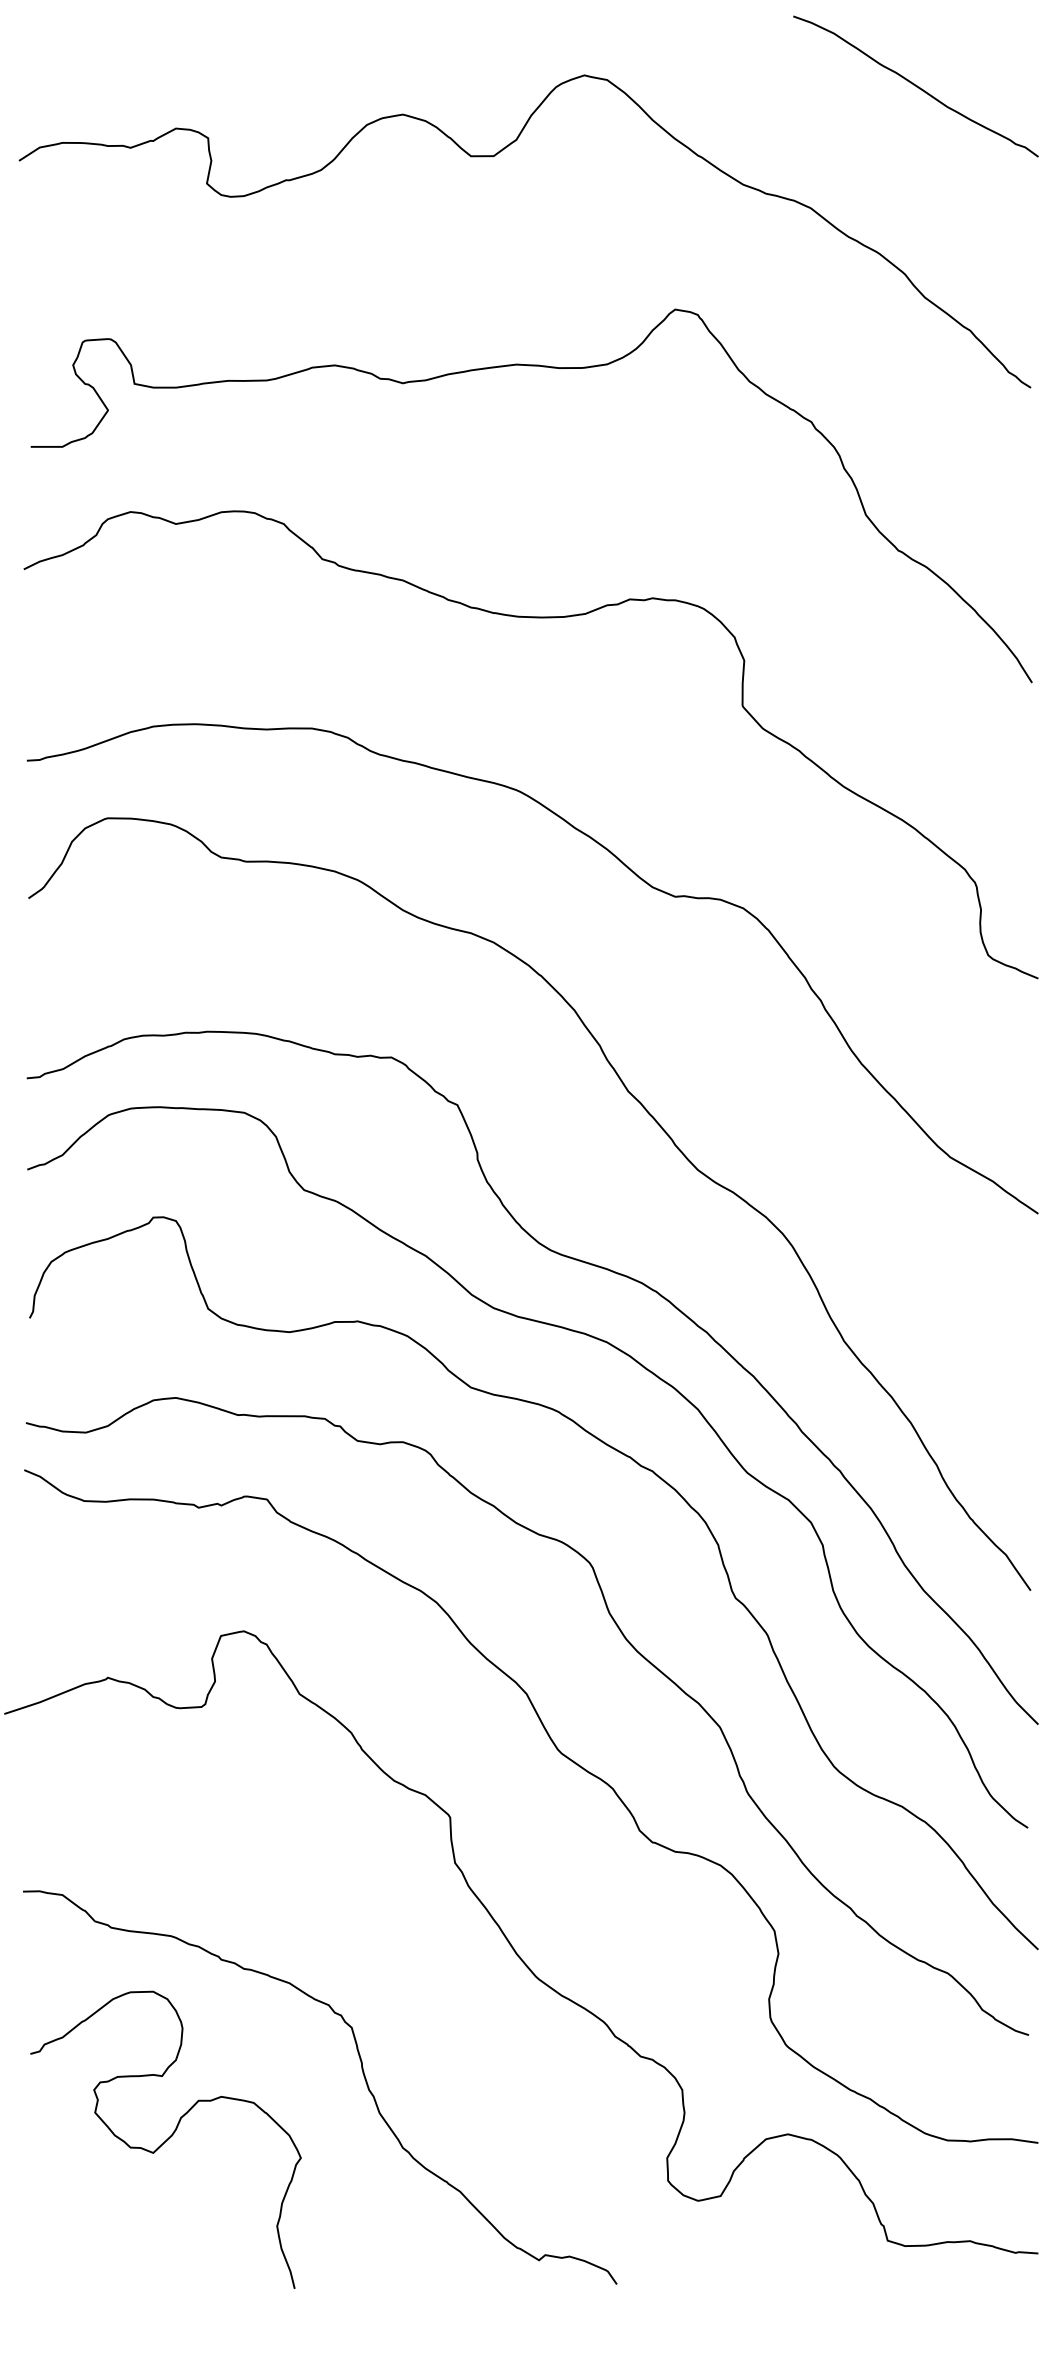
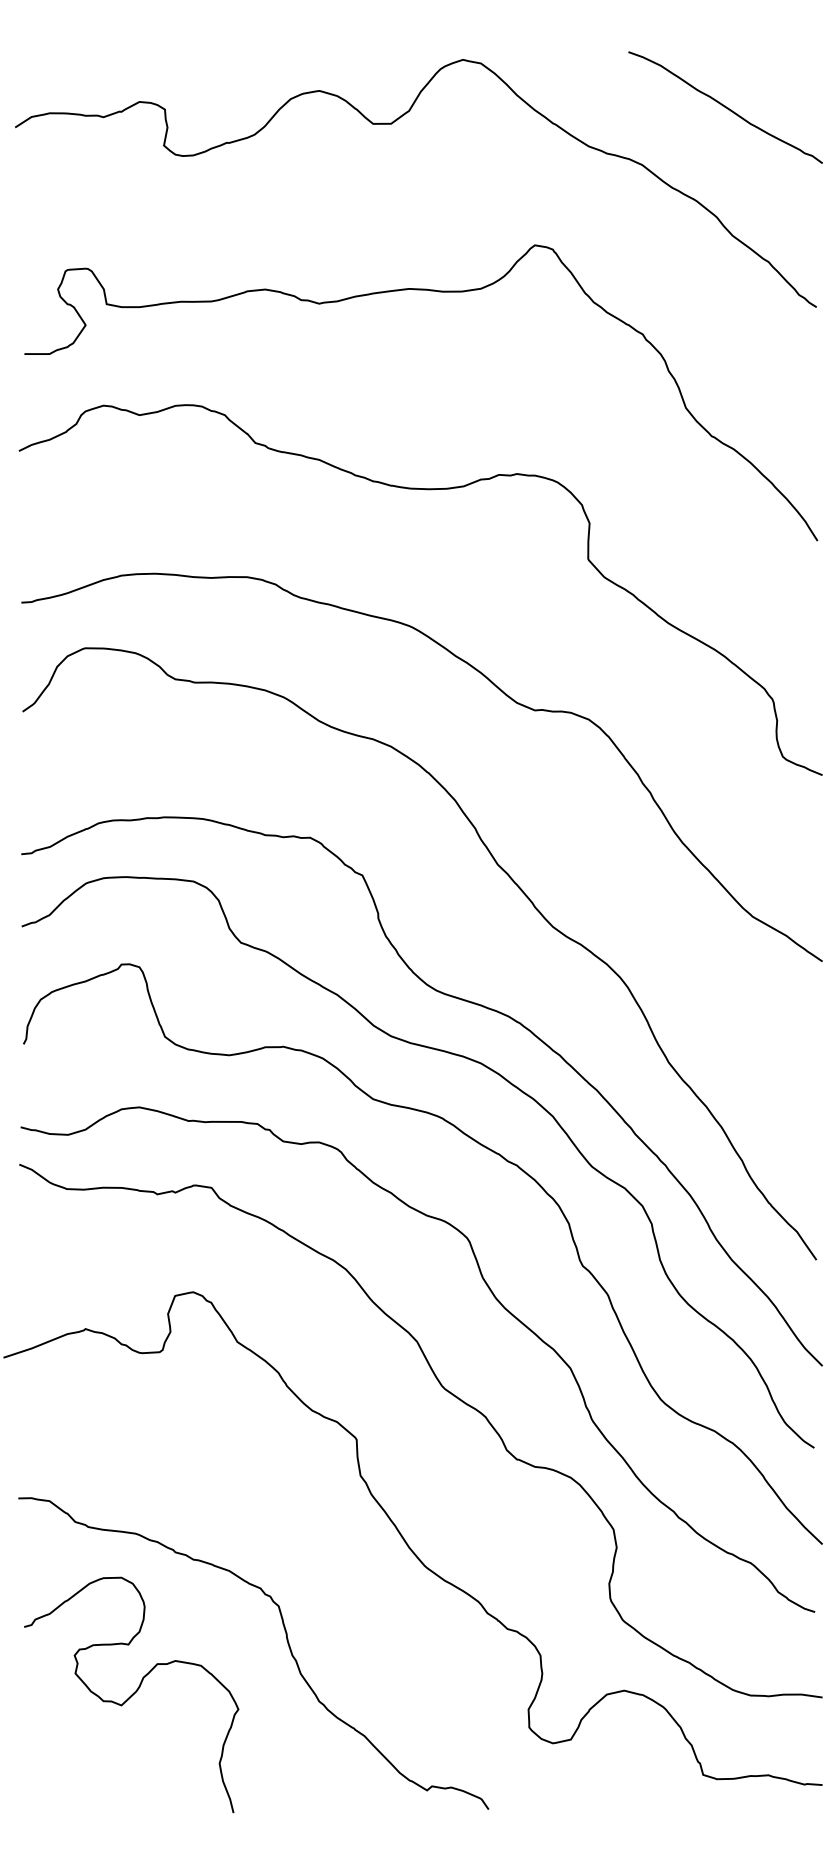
curve: (915, 86) -> (725, 107), moved

